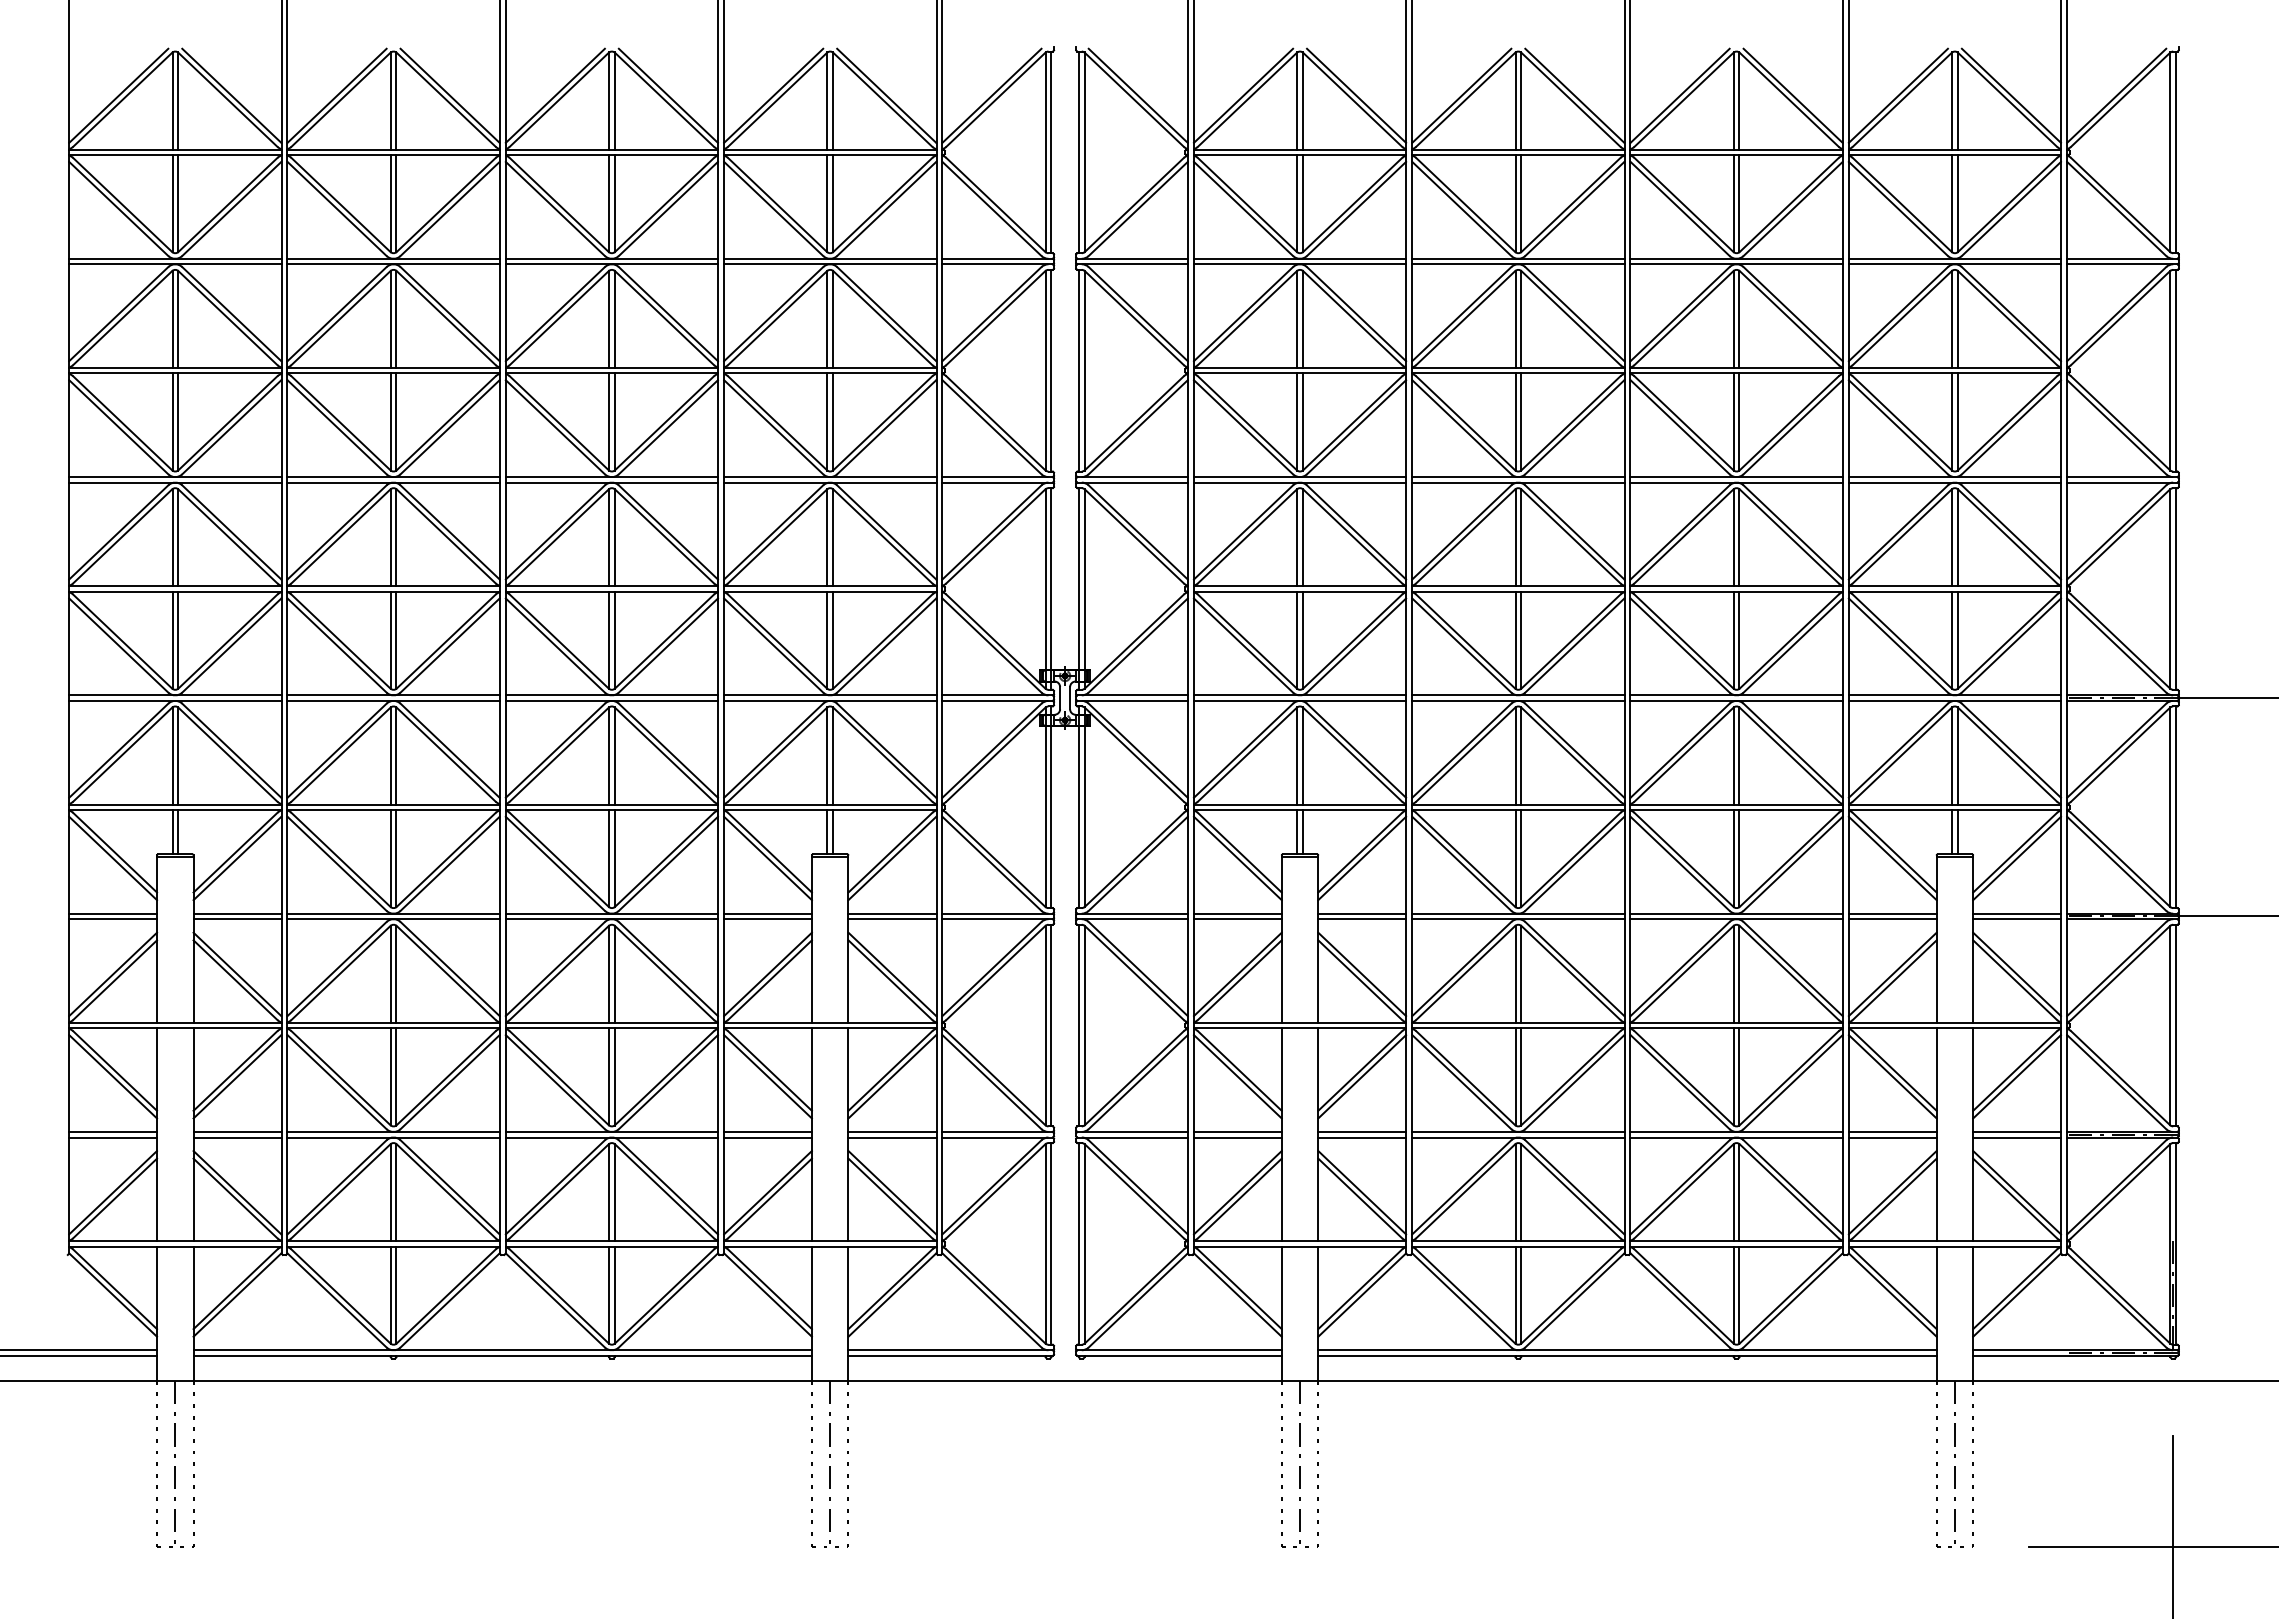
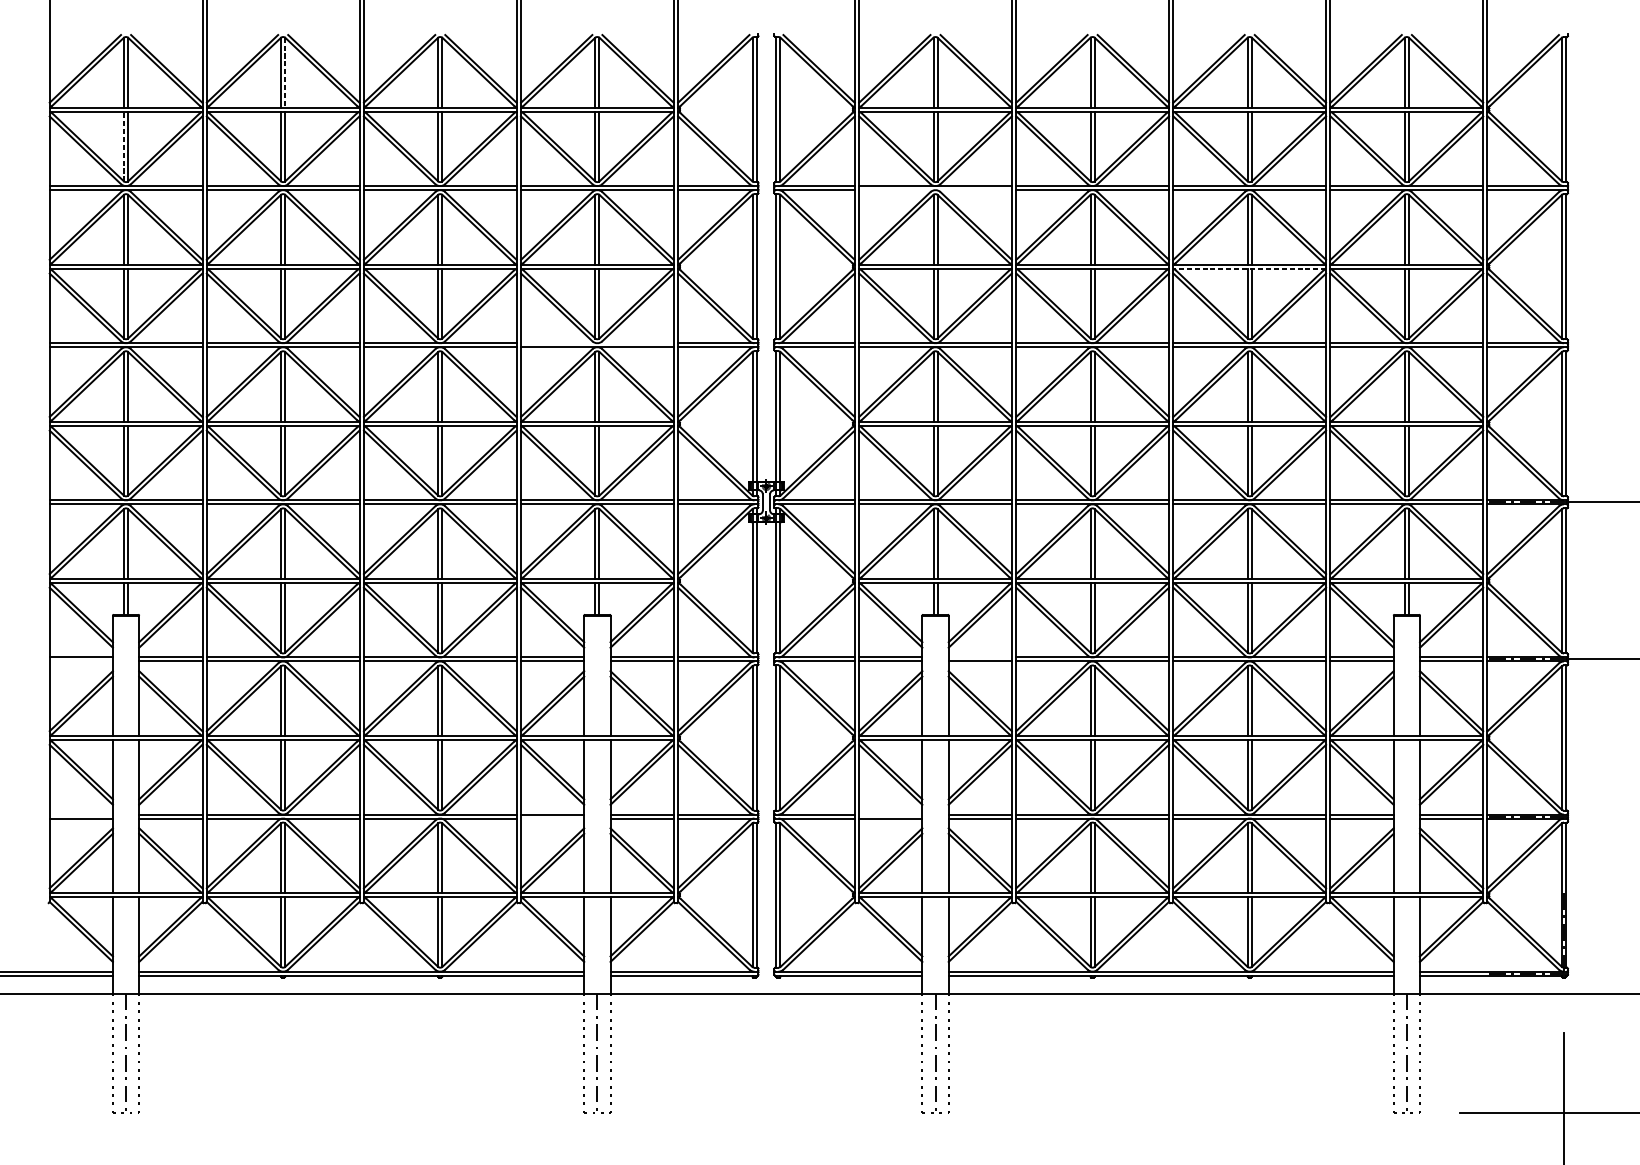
line: (396, 101) -> (285, 72), solid -> dashed
line: (172, 203) -> (124, 146), solid -> dashed
line: (1299, 264) -> (935, 190), removed
line: (1736, 373) -> (1249, 268), solid -> dashed
line: (829, 477) -> (596, 343), removed
line: (1362, 913) -> (980, 657), removed
line: (112, 919) -> (80, 661), removed
line: (112, 1131) -> (80, 814), removed
line: (1237, 1131) -> (890, 814), removed
line: (767, 1137) -> (552, 818), removed

